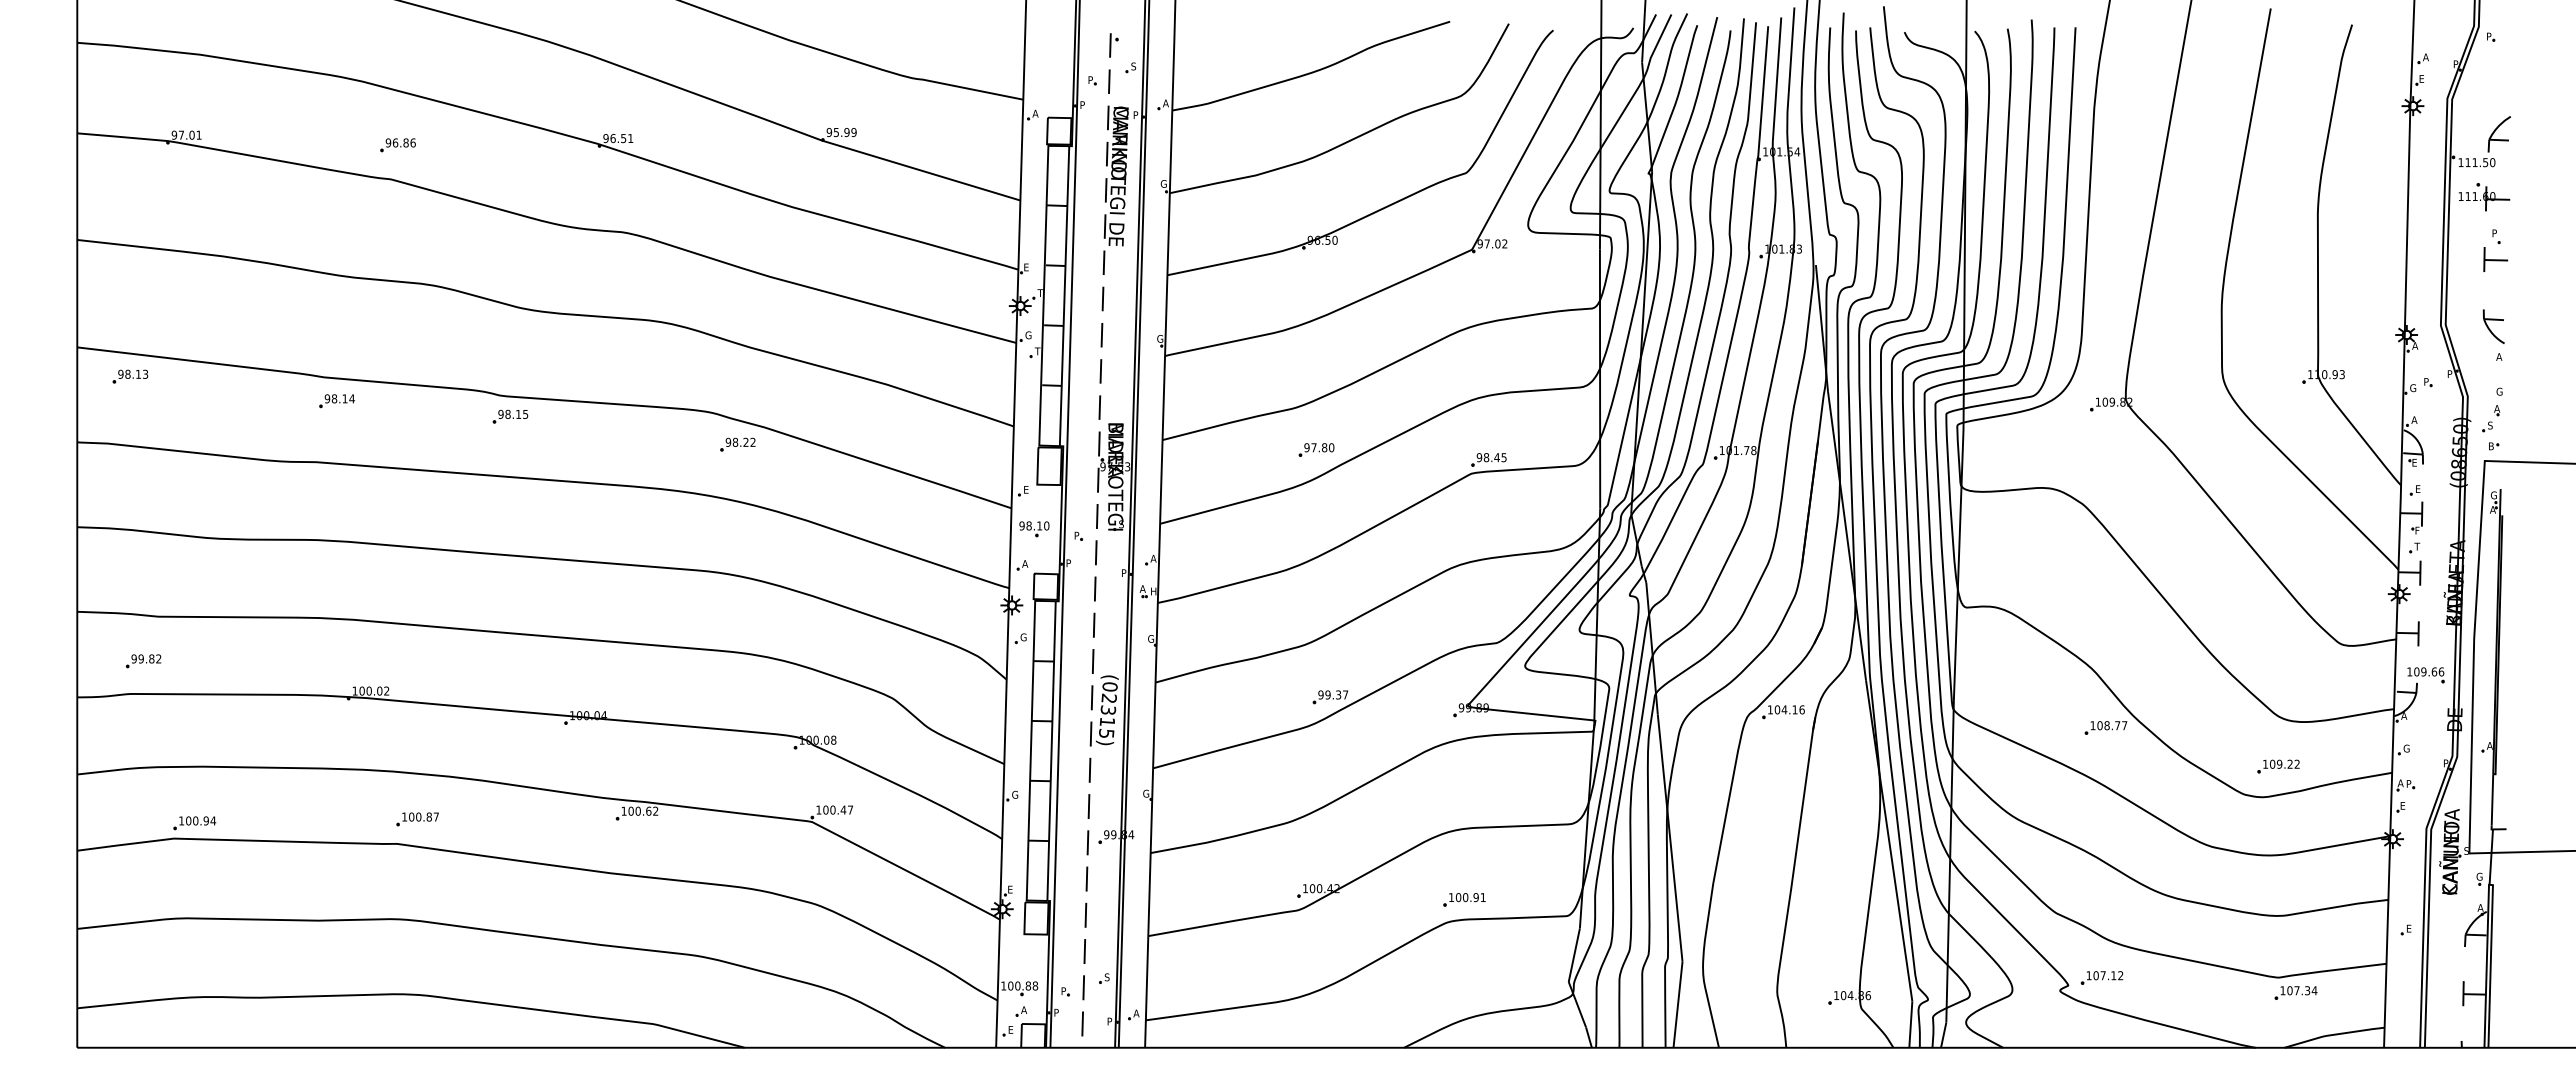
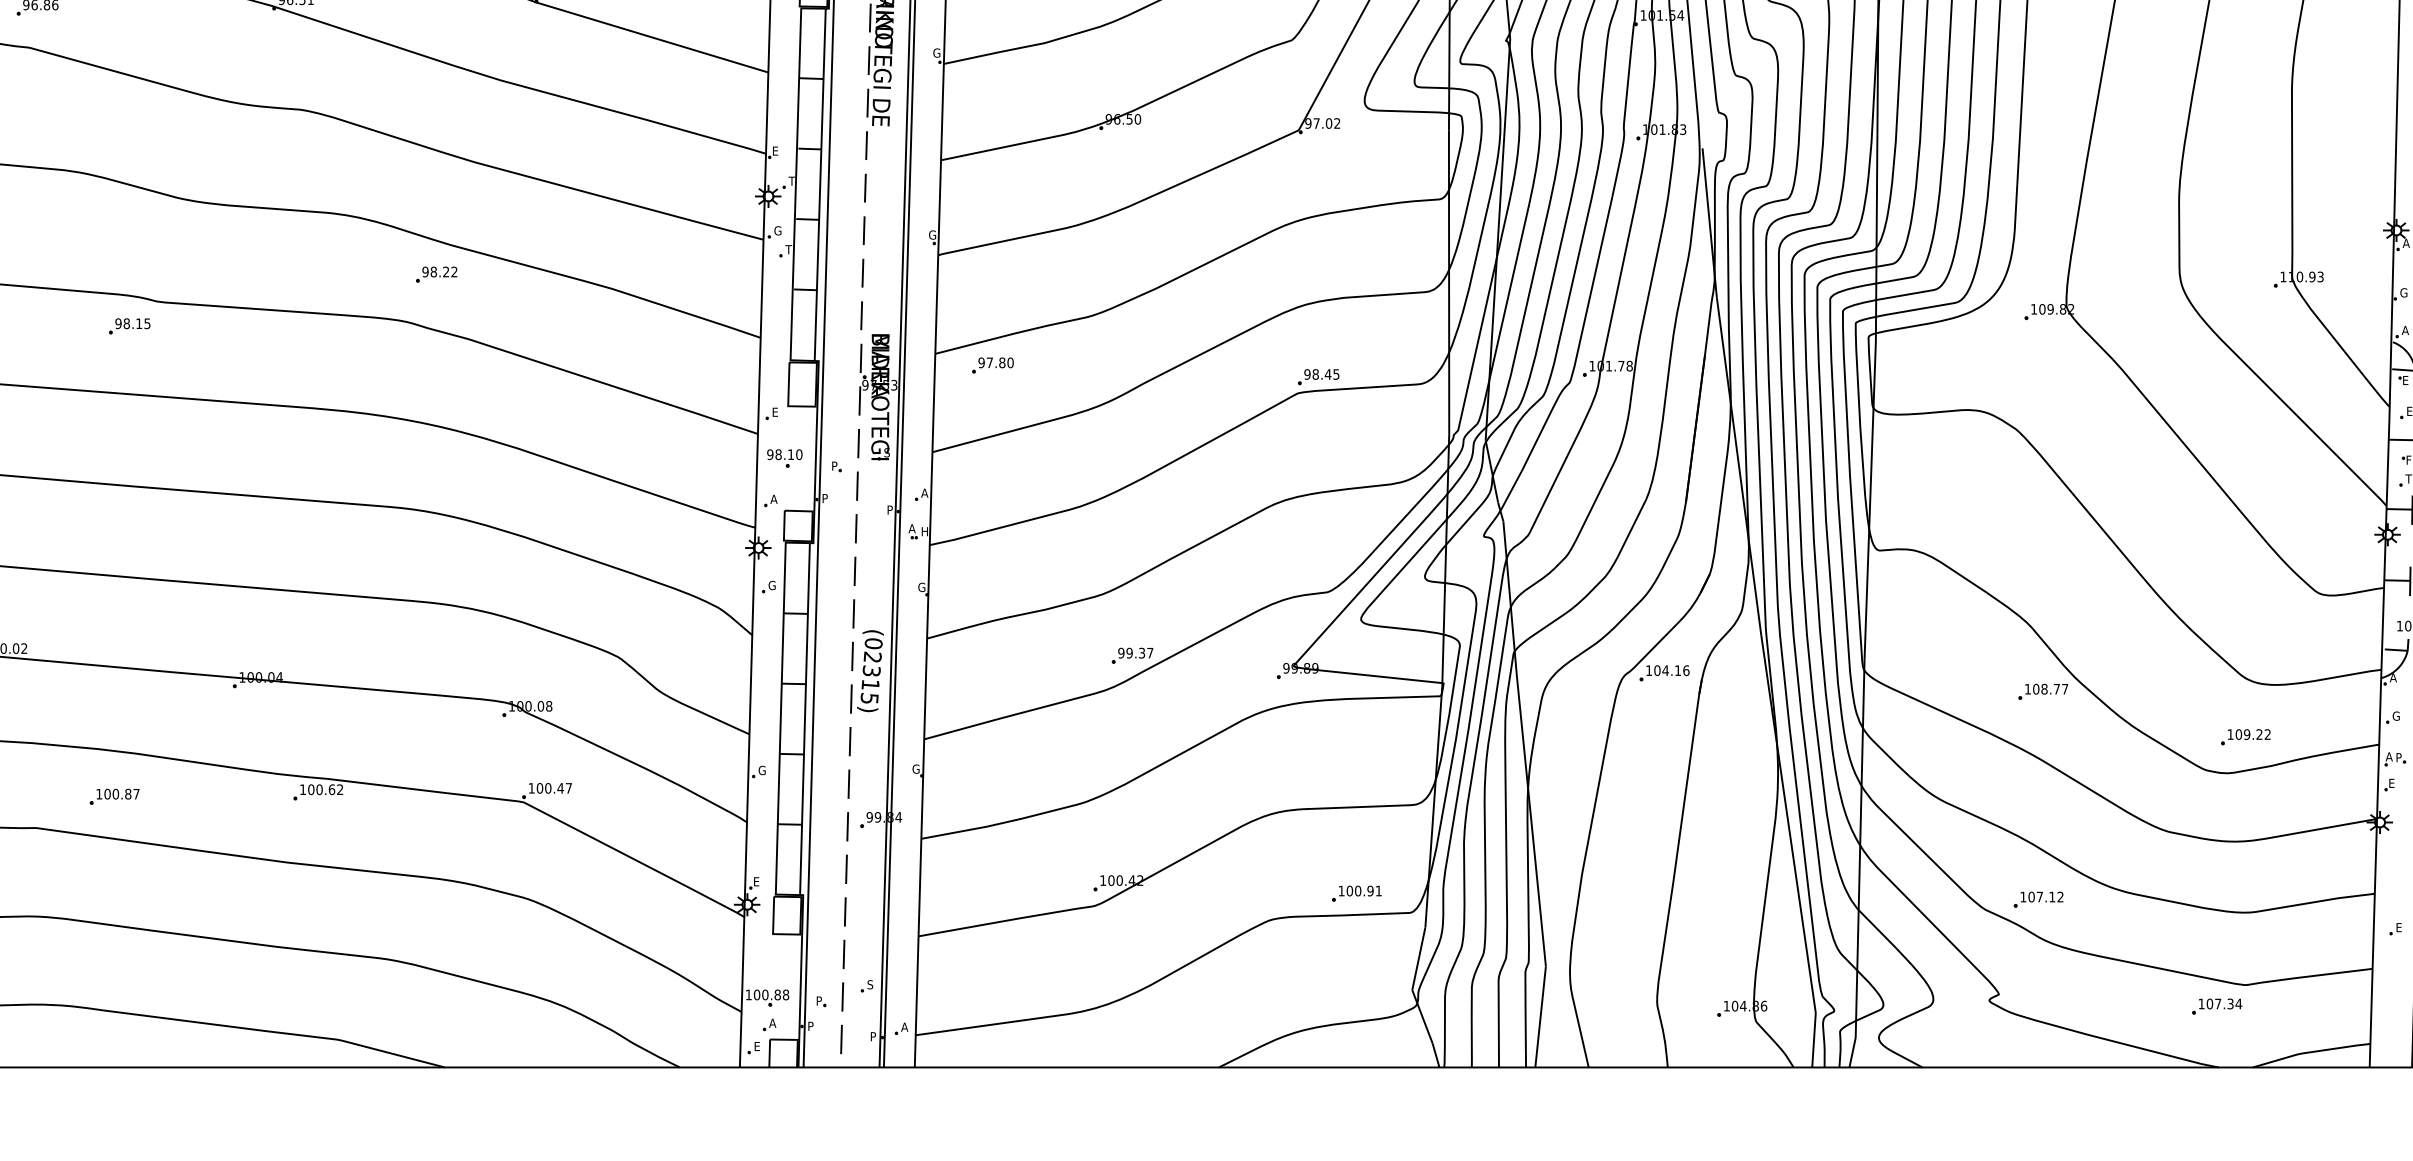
part: (510, 416) -> (129, 326), moved
part: (737, 444) -> (436, 274), moved
part: (1316, 449) -> (992, 364), moved
part: (417, 819) -> (114, 797), moved
part: (1464, 899) -> (1356, 893), moved
part: (2101, 977) -> (2037, 899), moved
part: (2295, 992) -> (2216, 1006), moved

